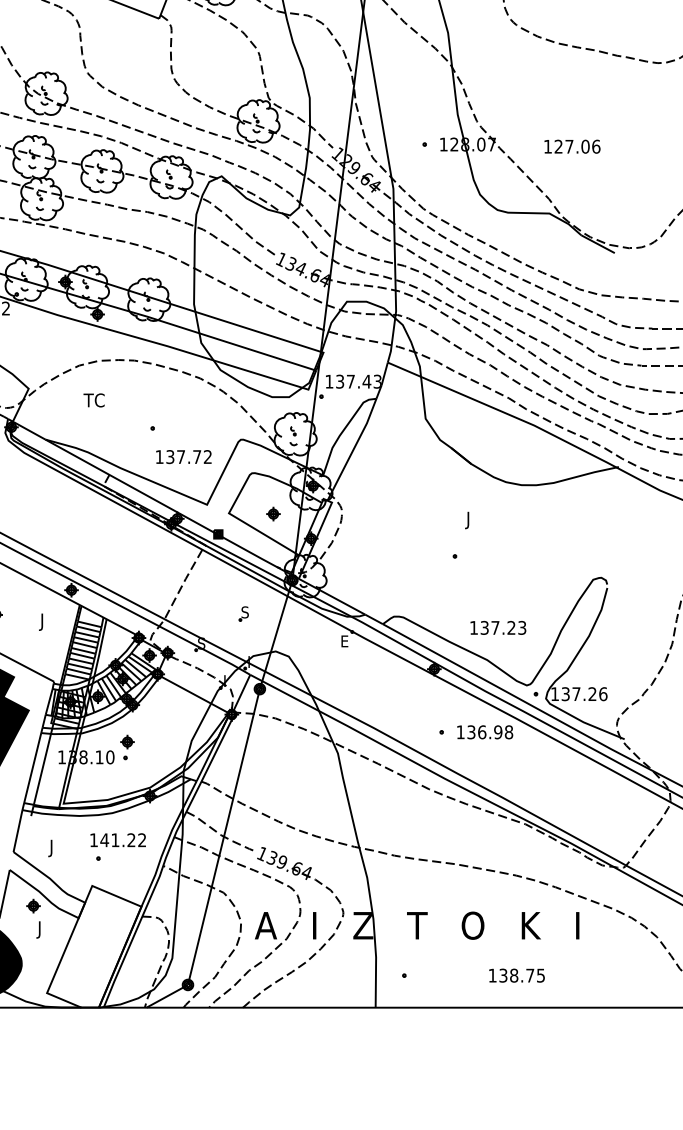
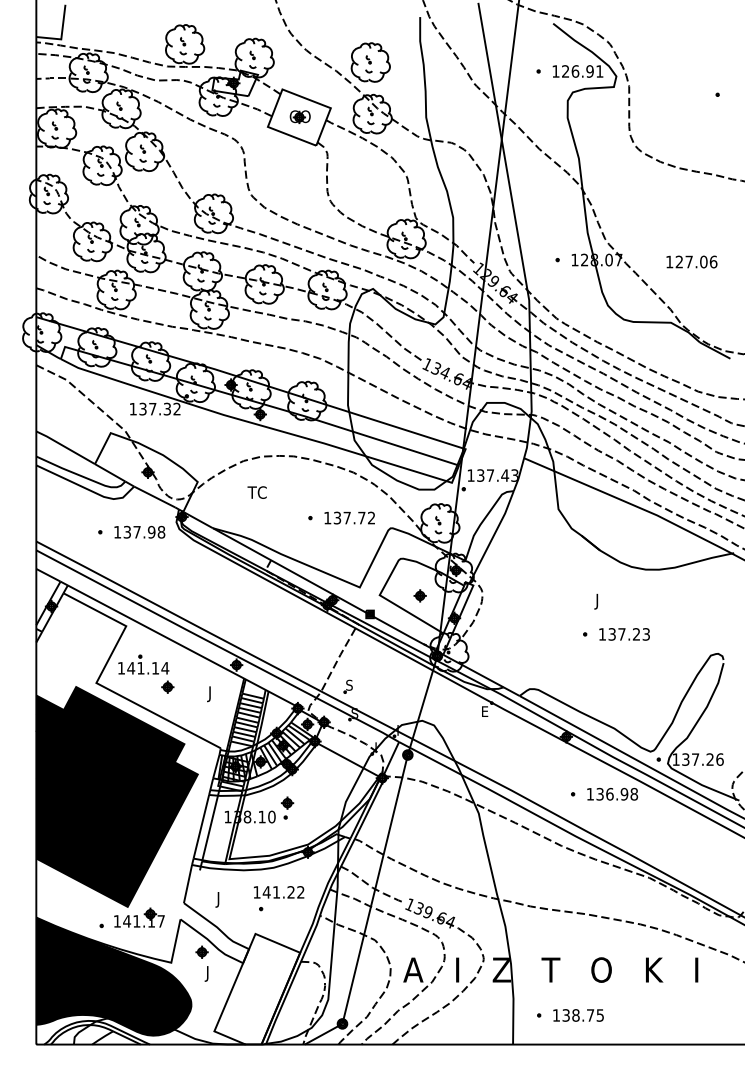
text: (183, 456) -> (349, 517), moved
part: (243, 613) -> (347, 686), moved
text: (498, 628) -> (624, 634), moved
text: (516, 975) -> (578, 1015), moved

